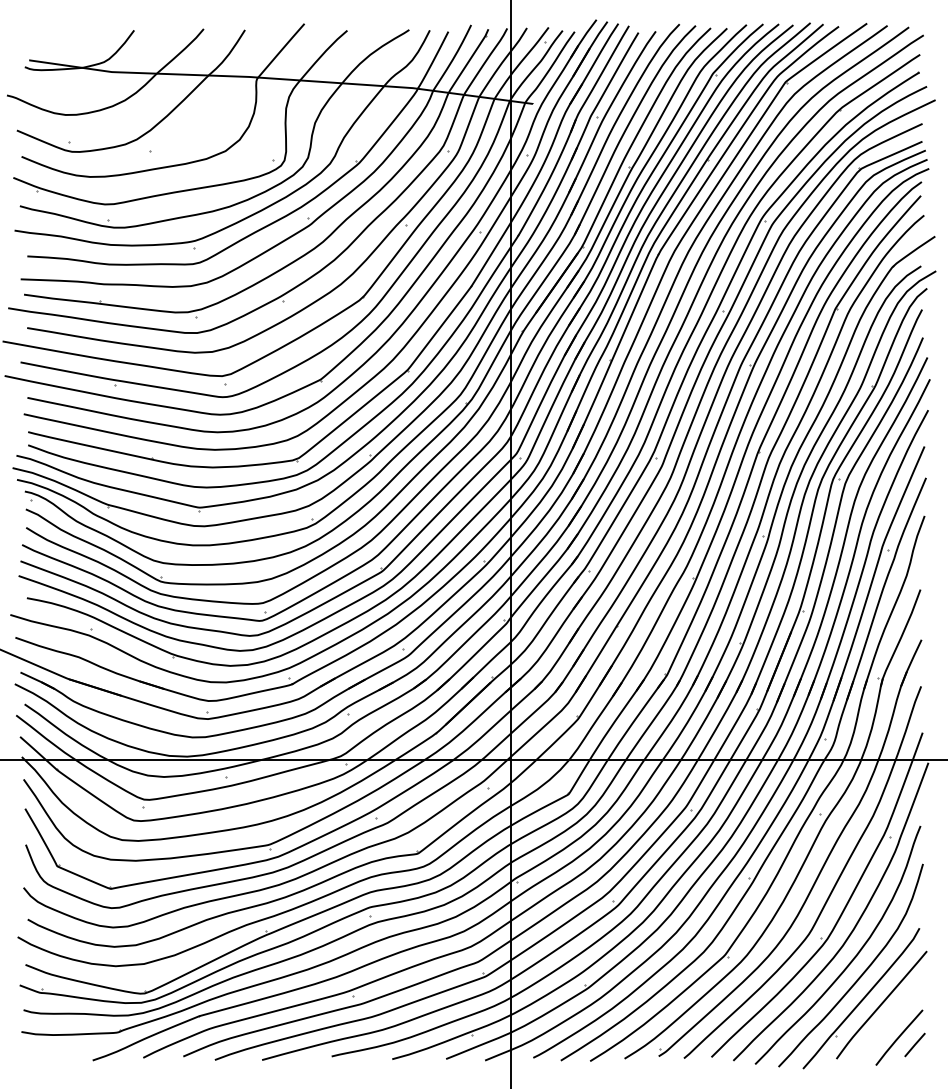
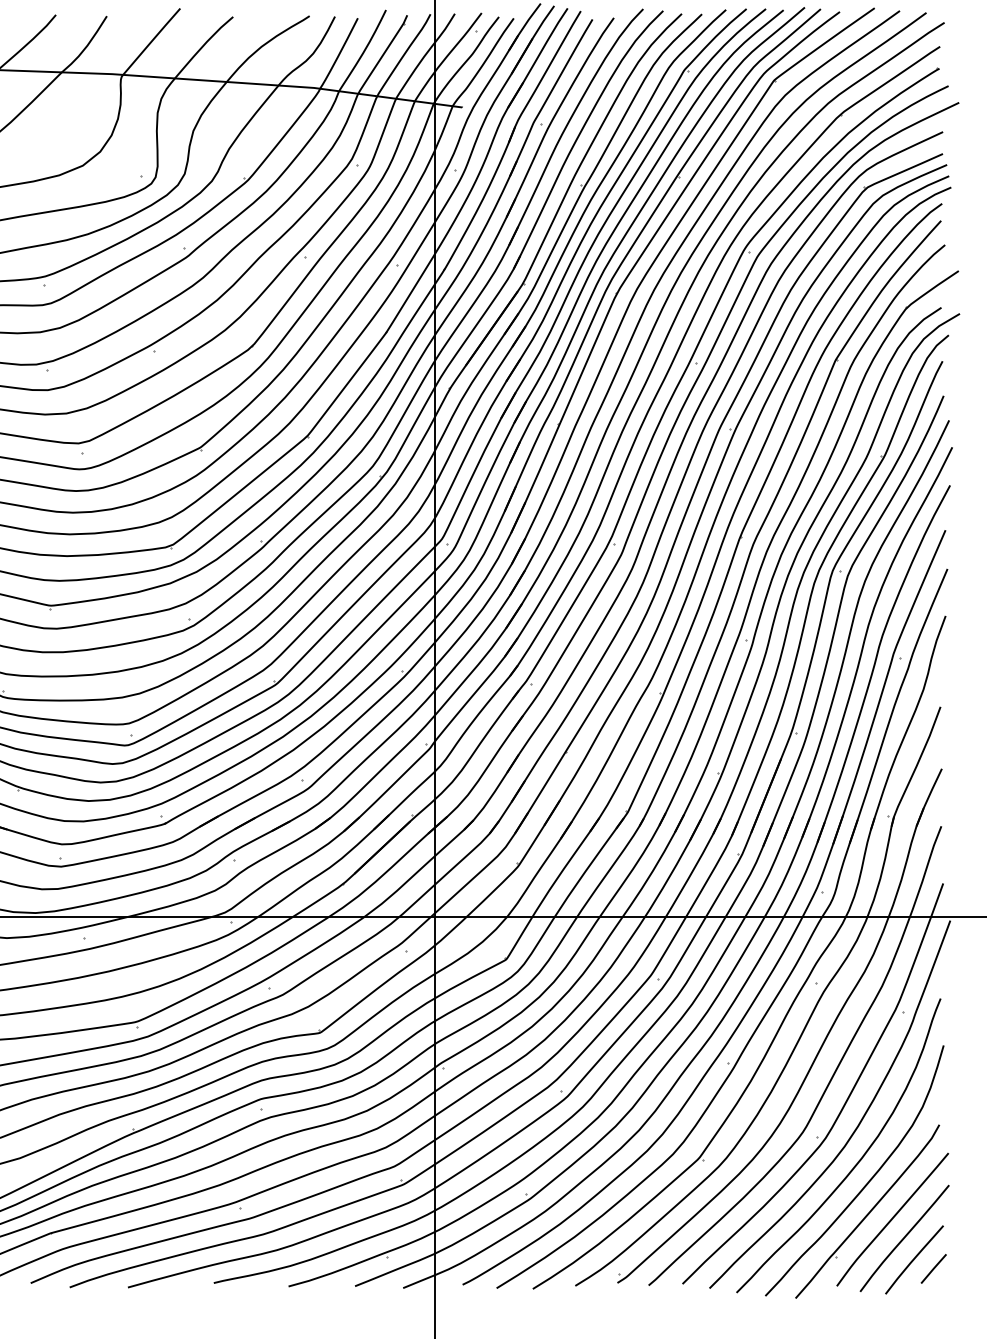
curve: (891, 1019) -> (904, 1237), added

